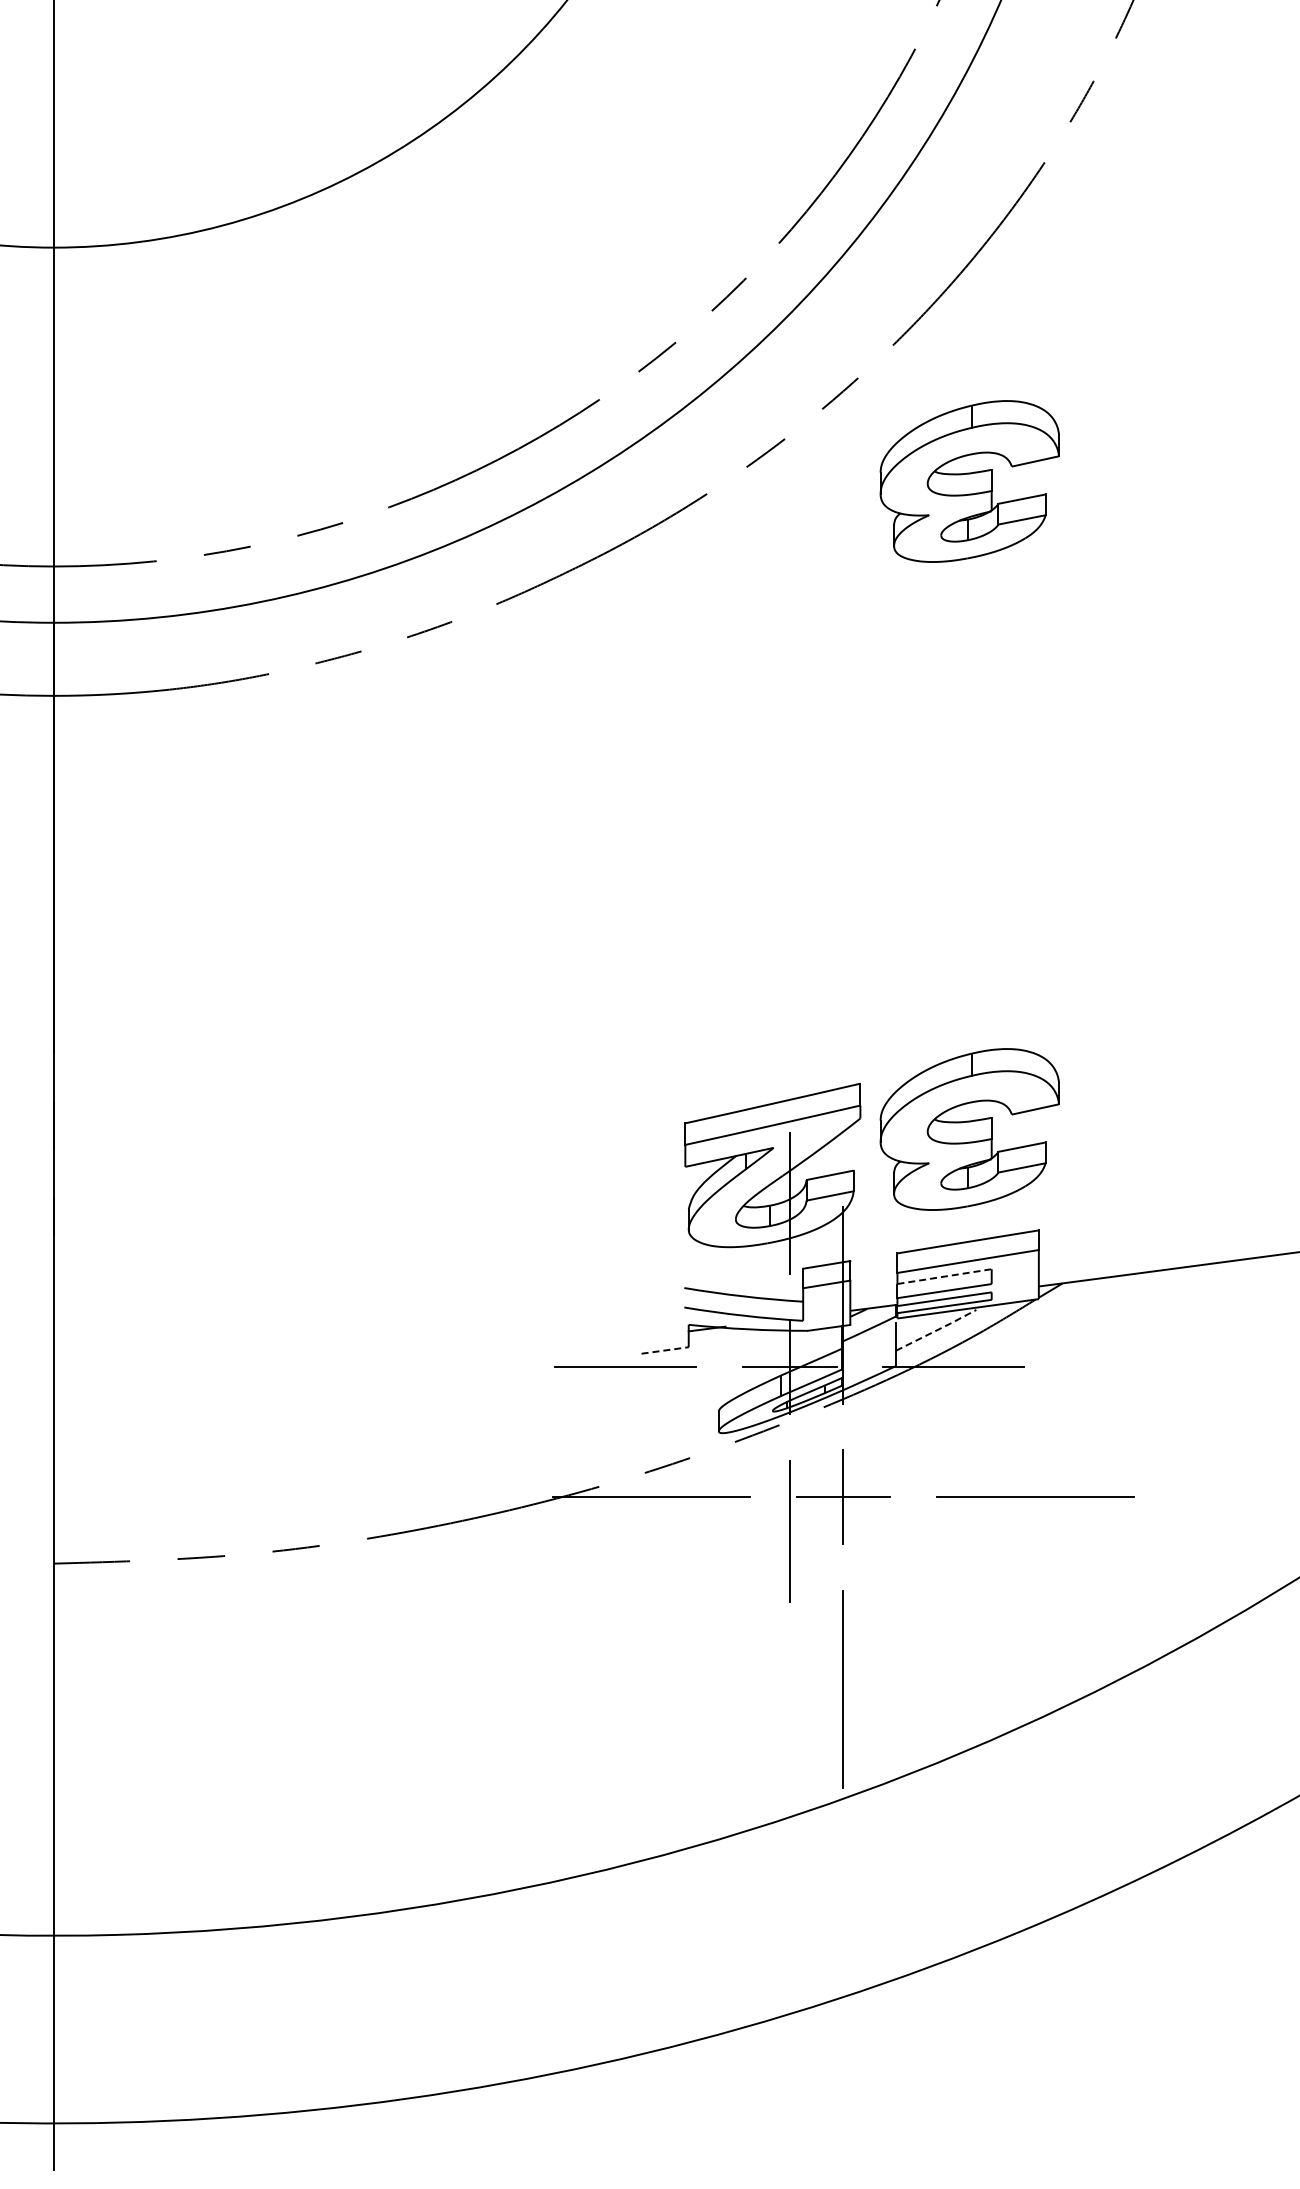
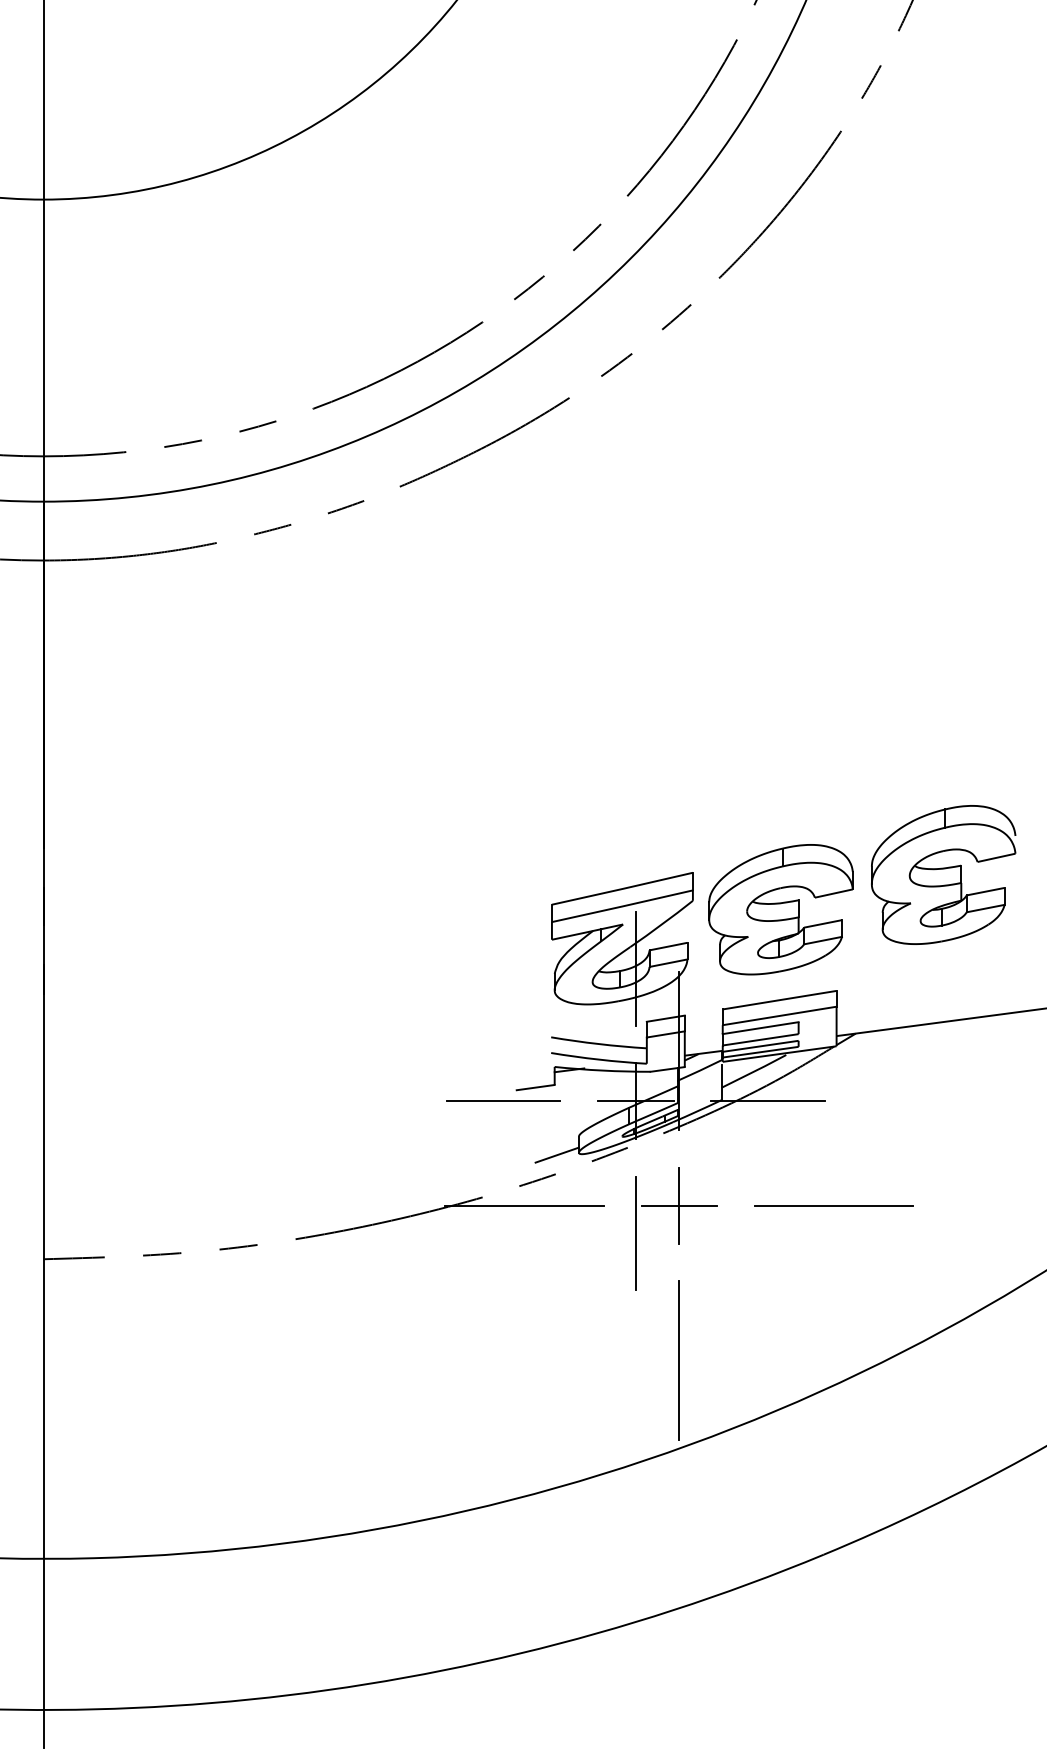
part: (969, 481) -> (780, 387), removed
part: (1171, 1086) -> (943, 875), added
line: (944, 1276) -> (760, 1028), dashed -> solid
line: (936, 1330) -> (754, 1071), dashed -> solid
line: (665, 1350) -> (535, 1087), dashed -> solid
line: (691, 1433) -> (556, 1154), added

